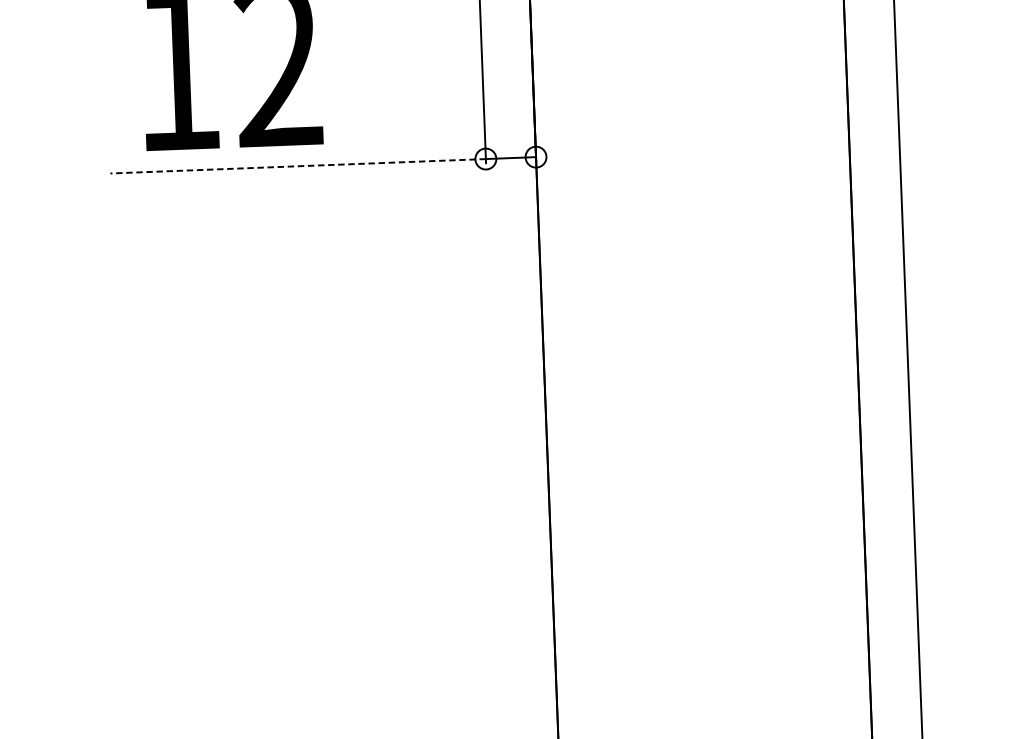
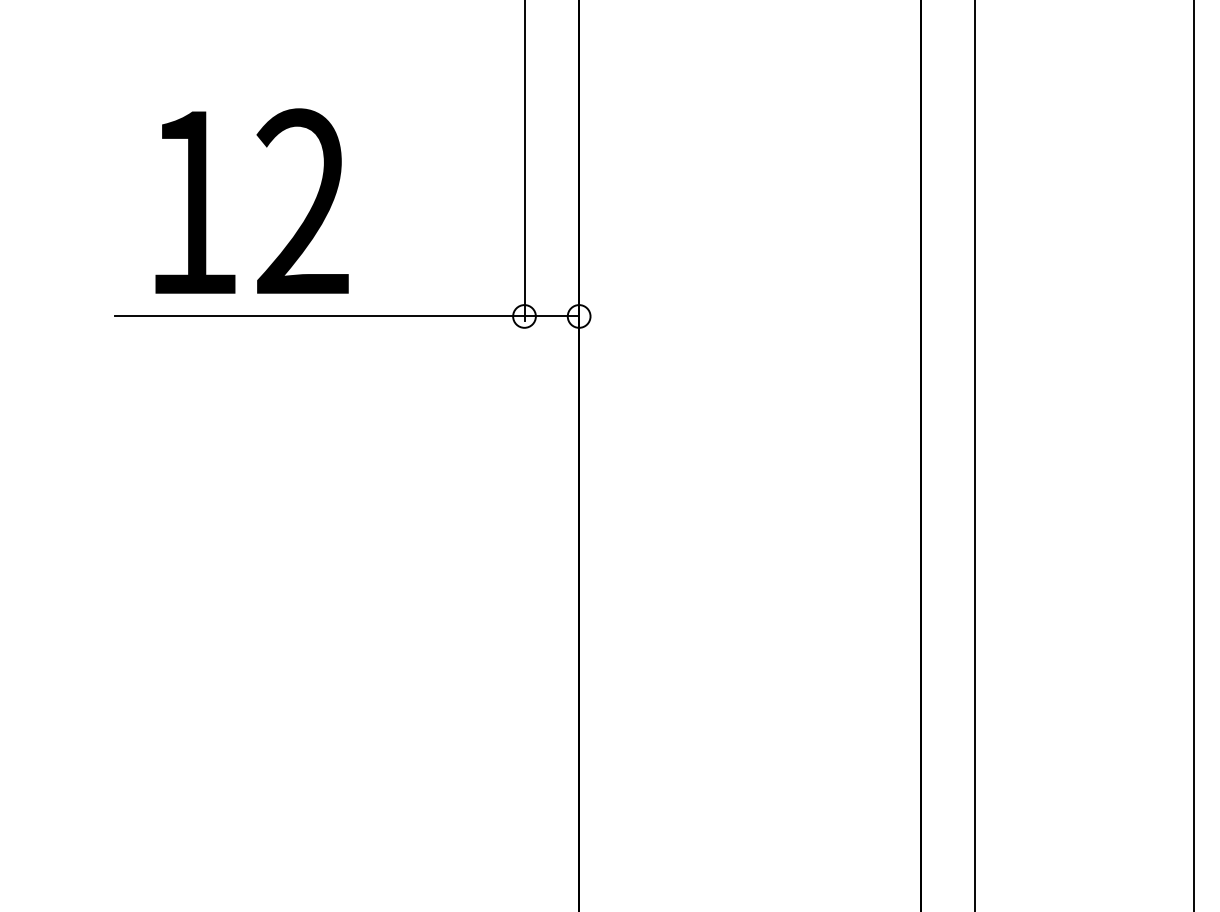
line: (297, 166) -> (319, 316), dashed -> solid

